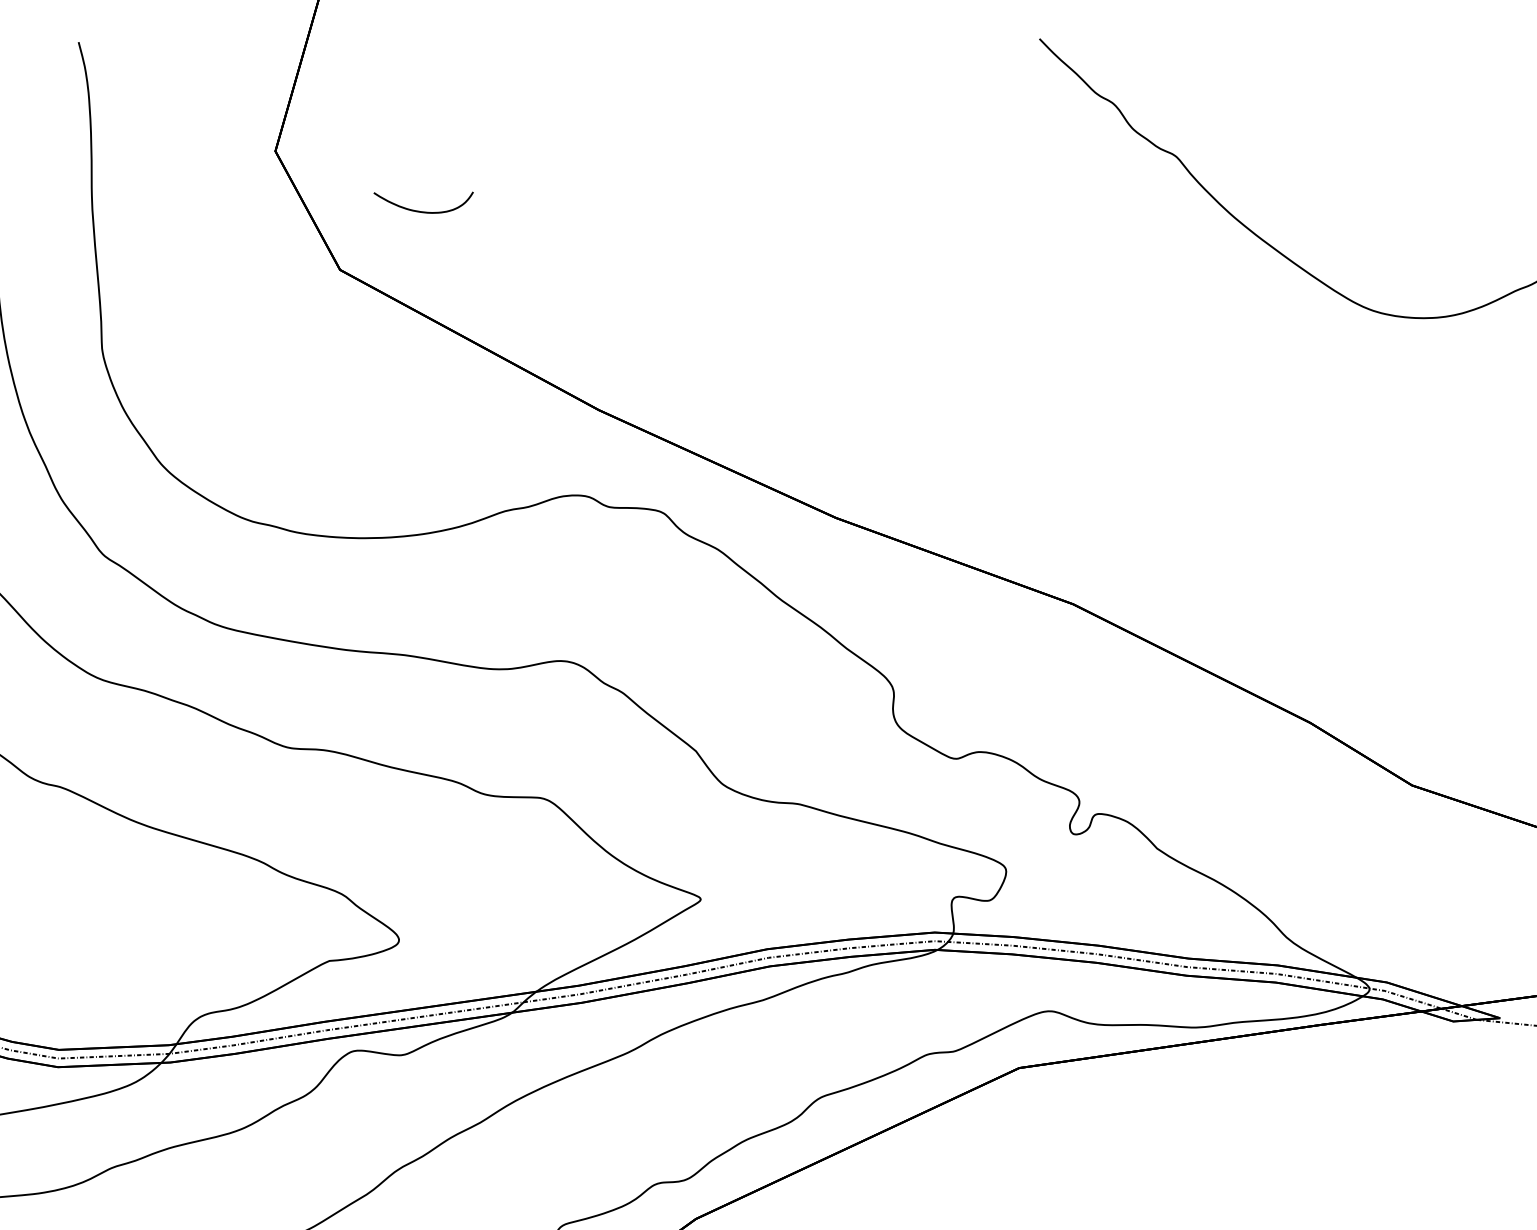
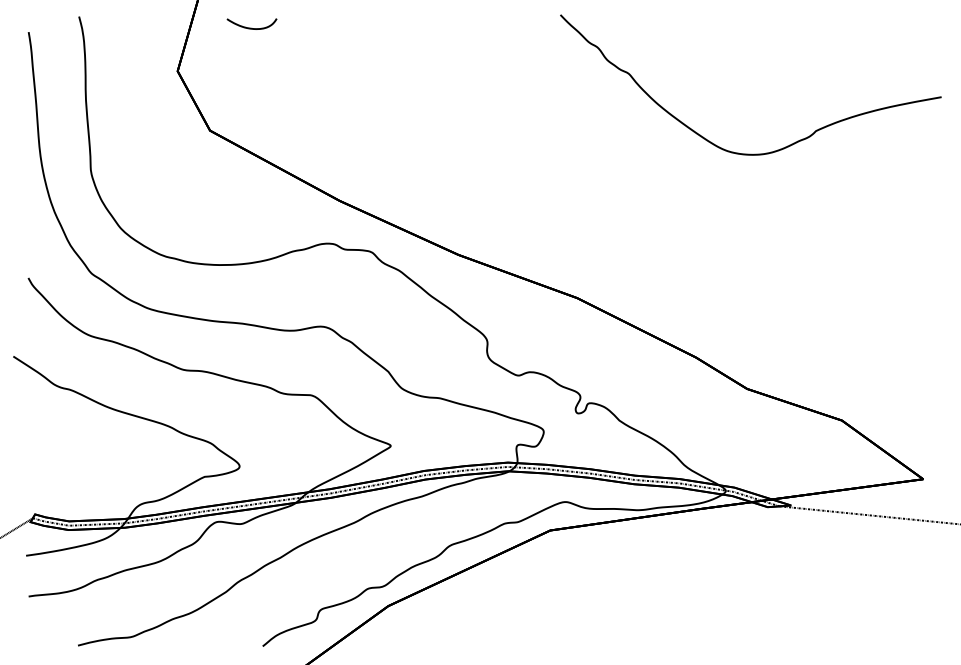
curve: (422, 209) -> (251, 27), moved

